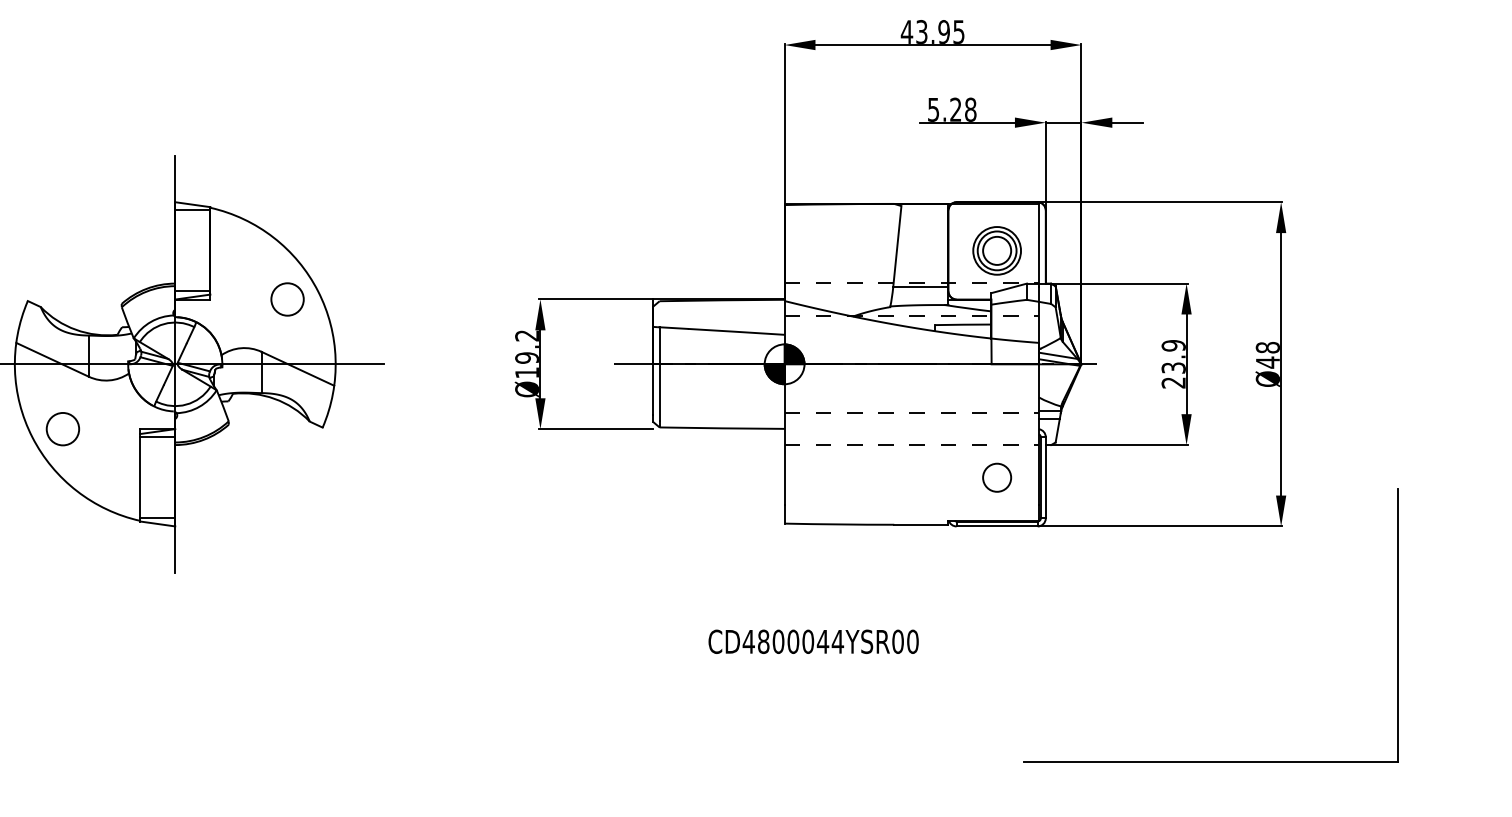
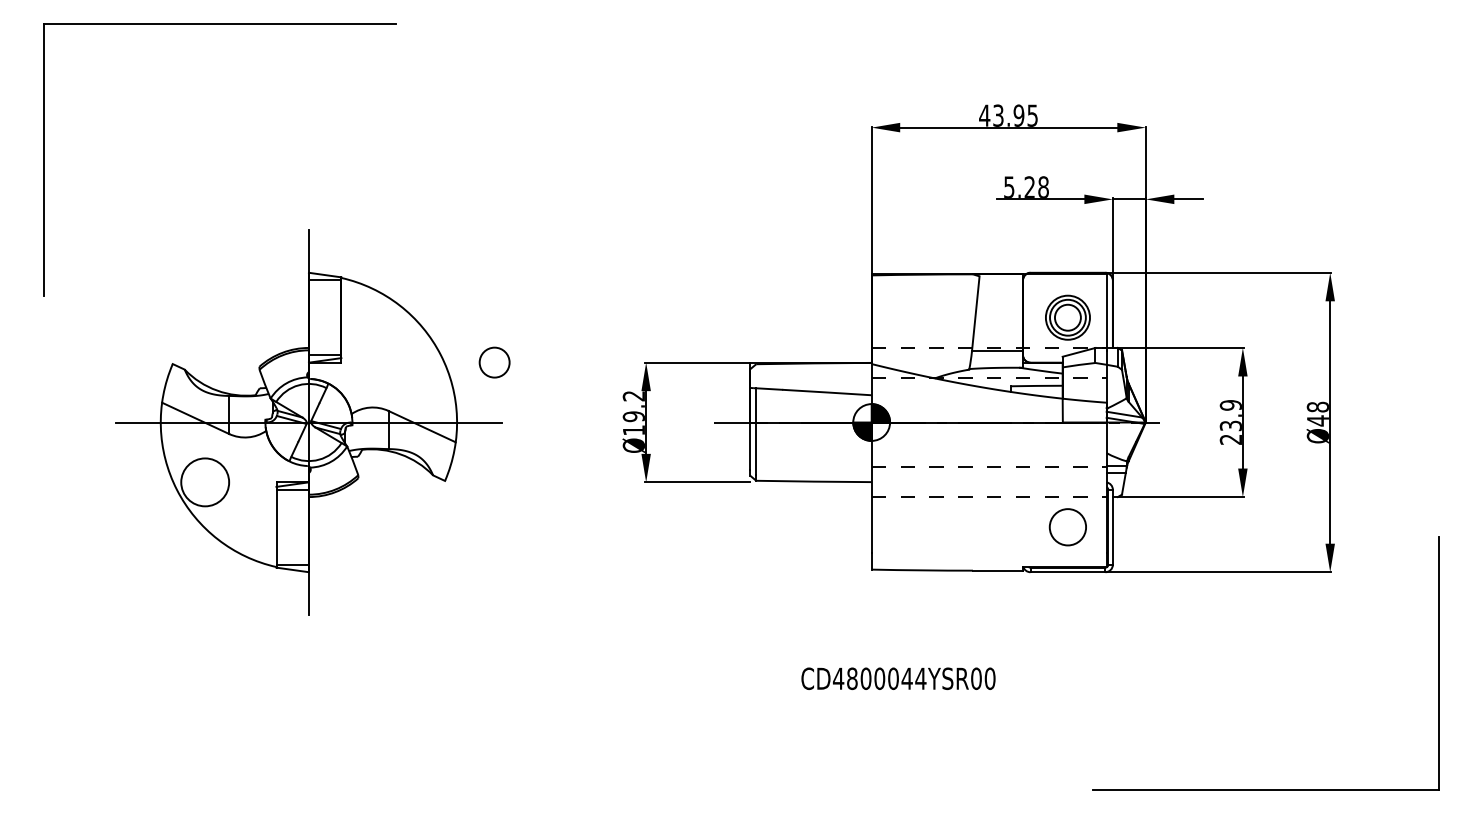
circle: (287, 299) -> (494, 362), moved
circle: (63, 429) -> (205, 482), size x1.6
circle: (996, 478) -> (1067, 527), size x1.4

